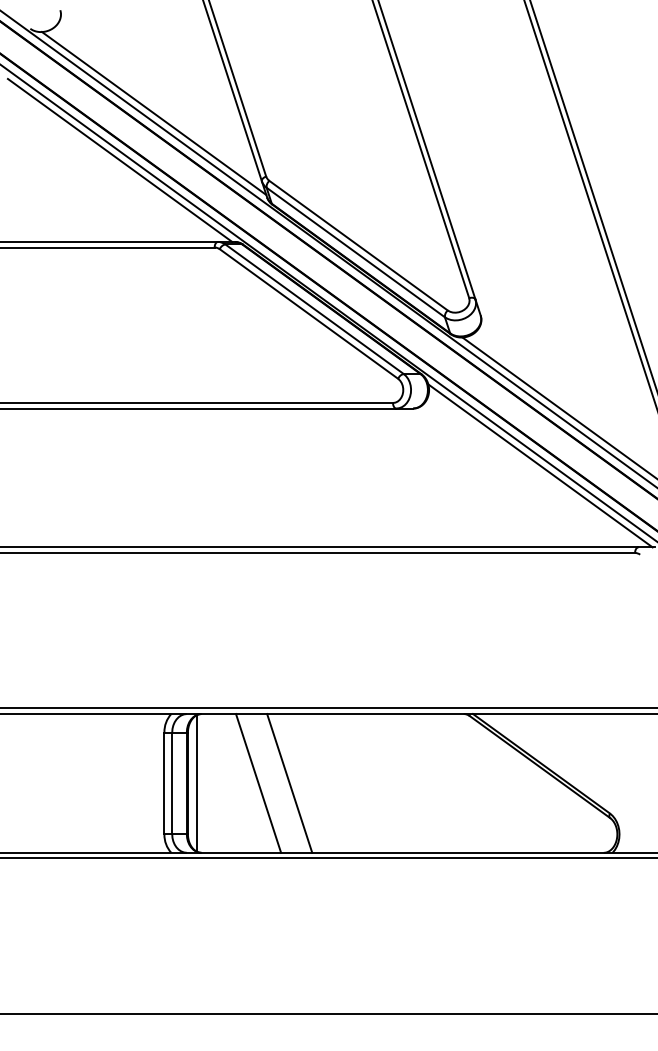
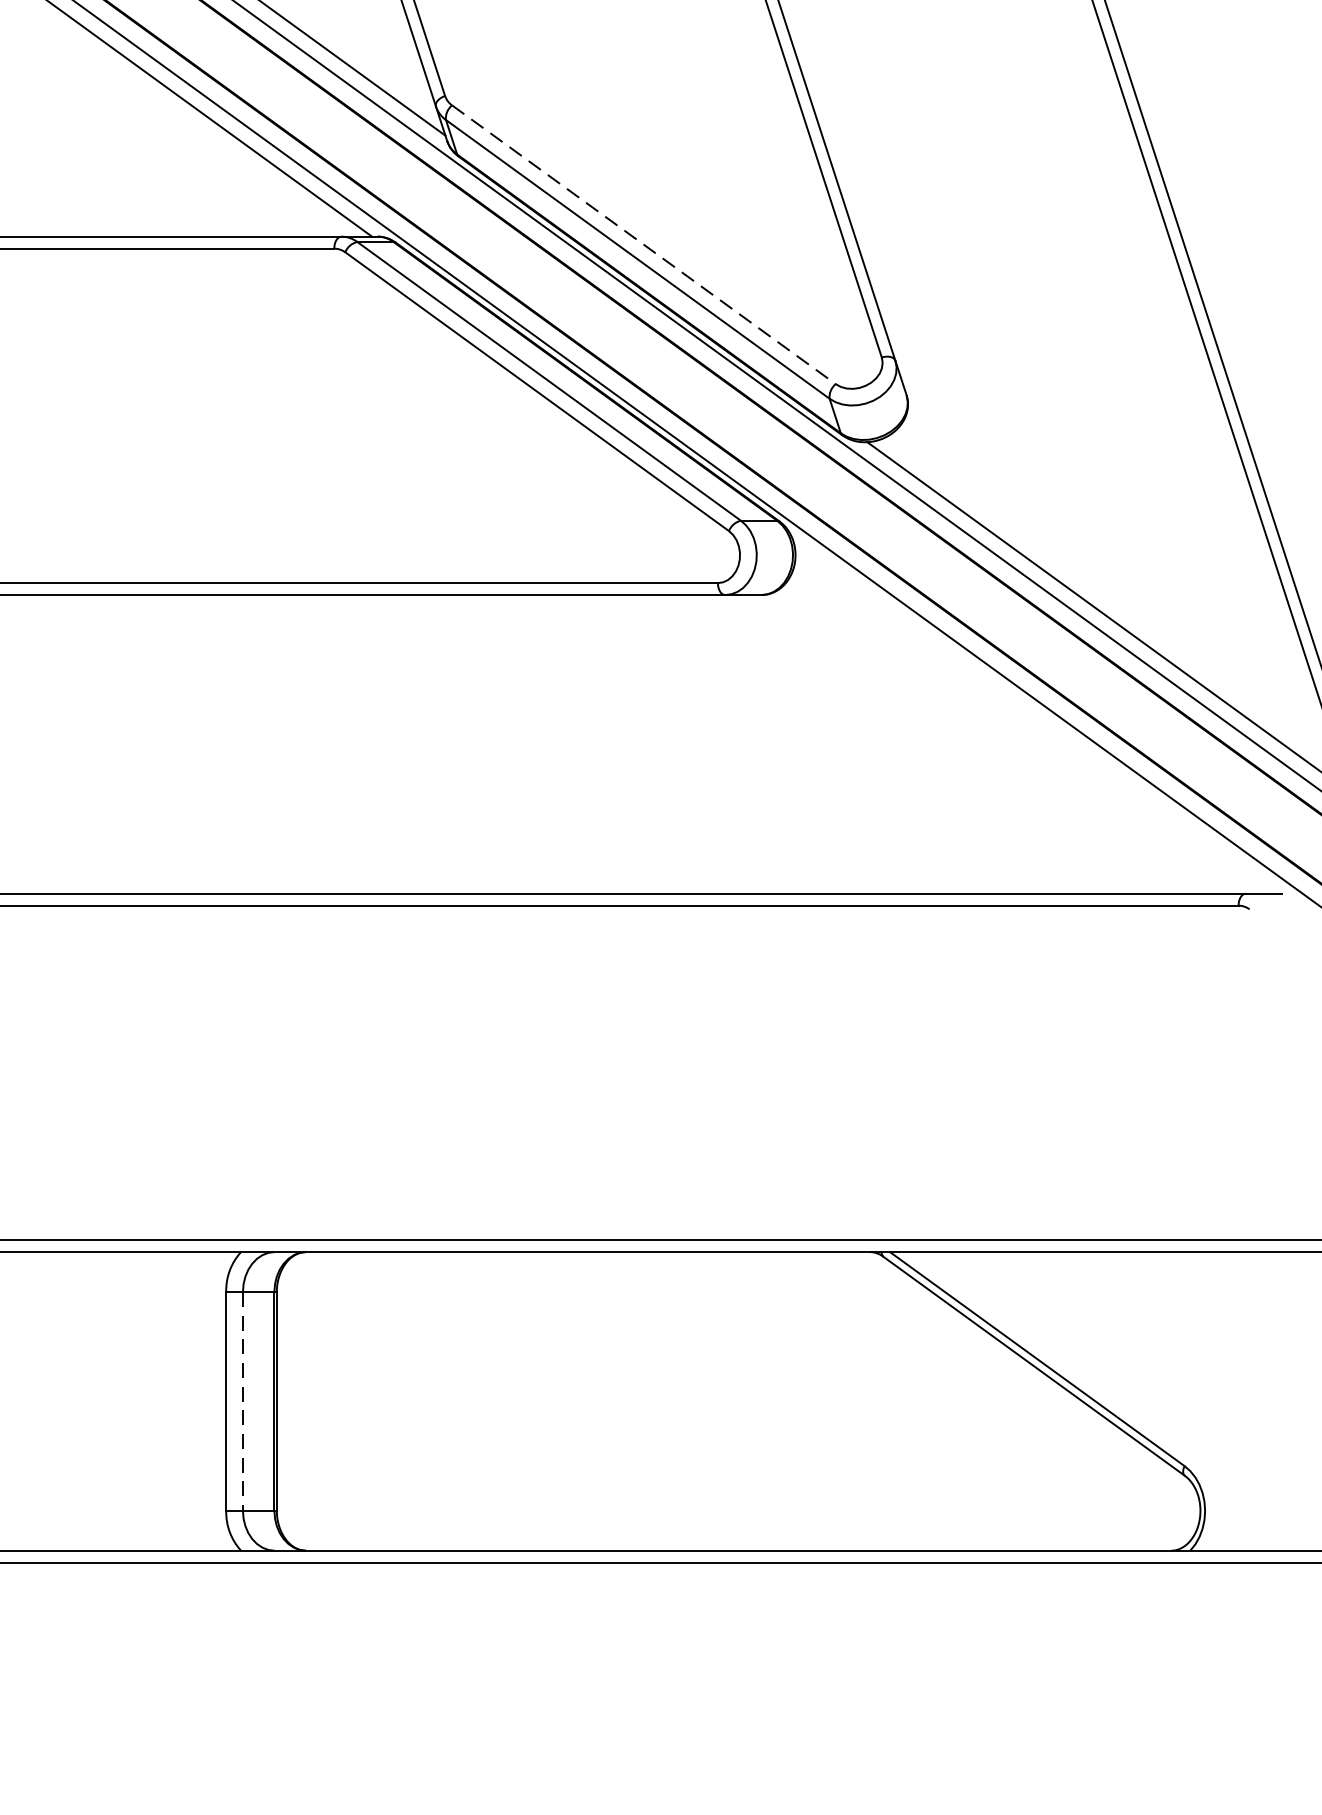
line: (359, 246) -> (645, 246), solid -> dashed
line: (540, 465) -> (1035, 717), removed
line: (197, 782) -> (297, 1399), removed
line: (172, 783) -> (243, 1401), solid -> dashed
line: (258, 783) -> (428, 1401), removed
line: (289, 783) -> (495, 1401), removed

